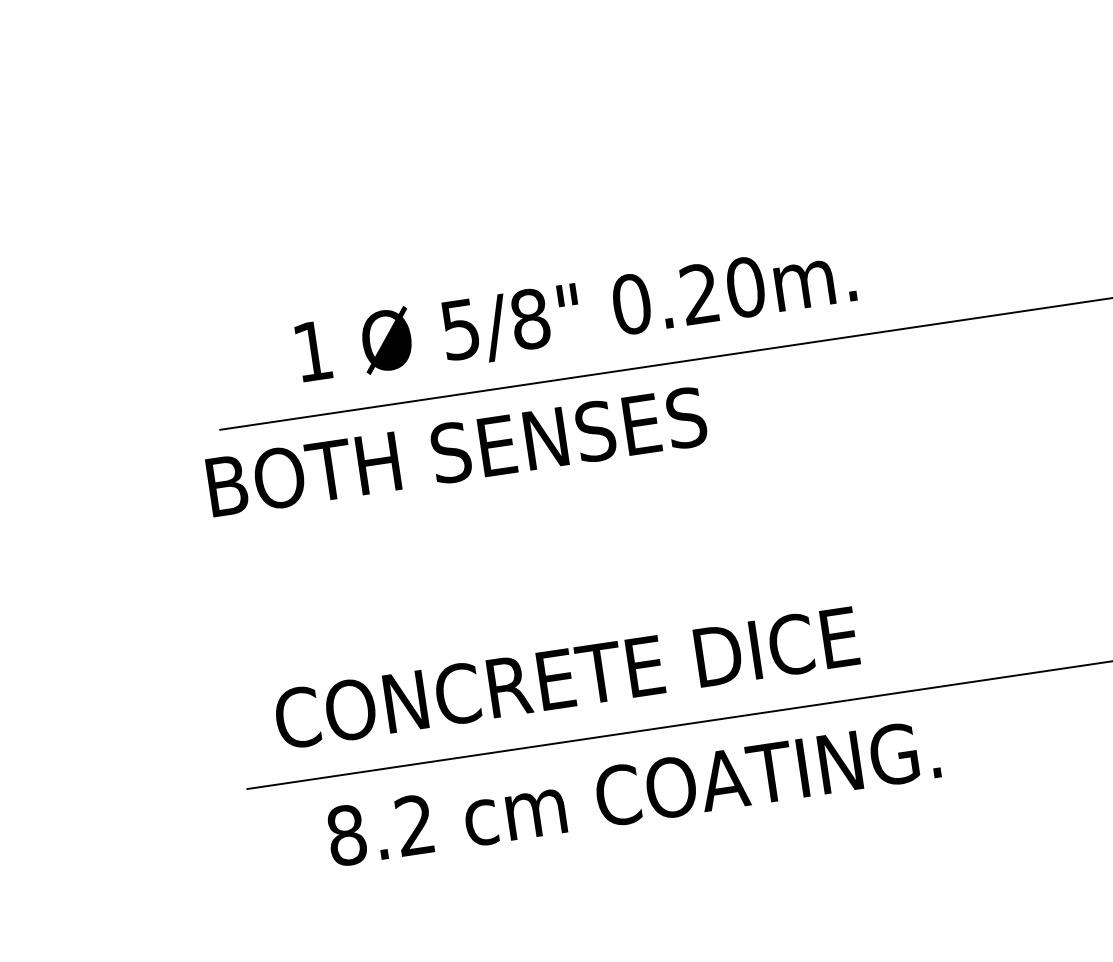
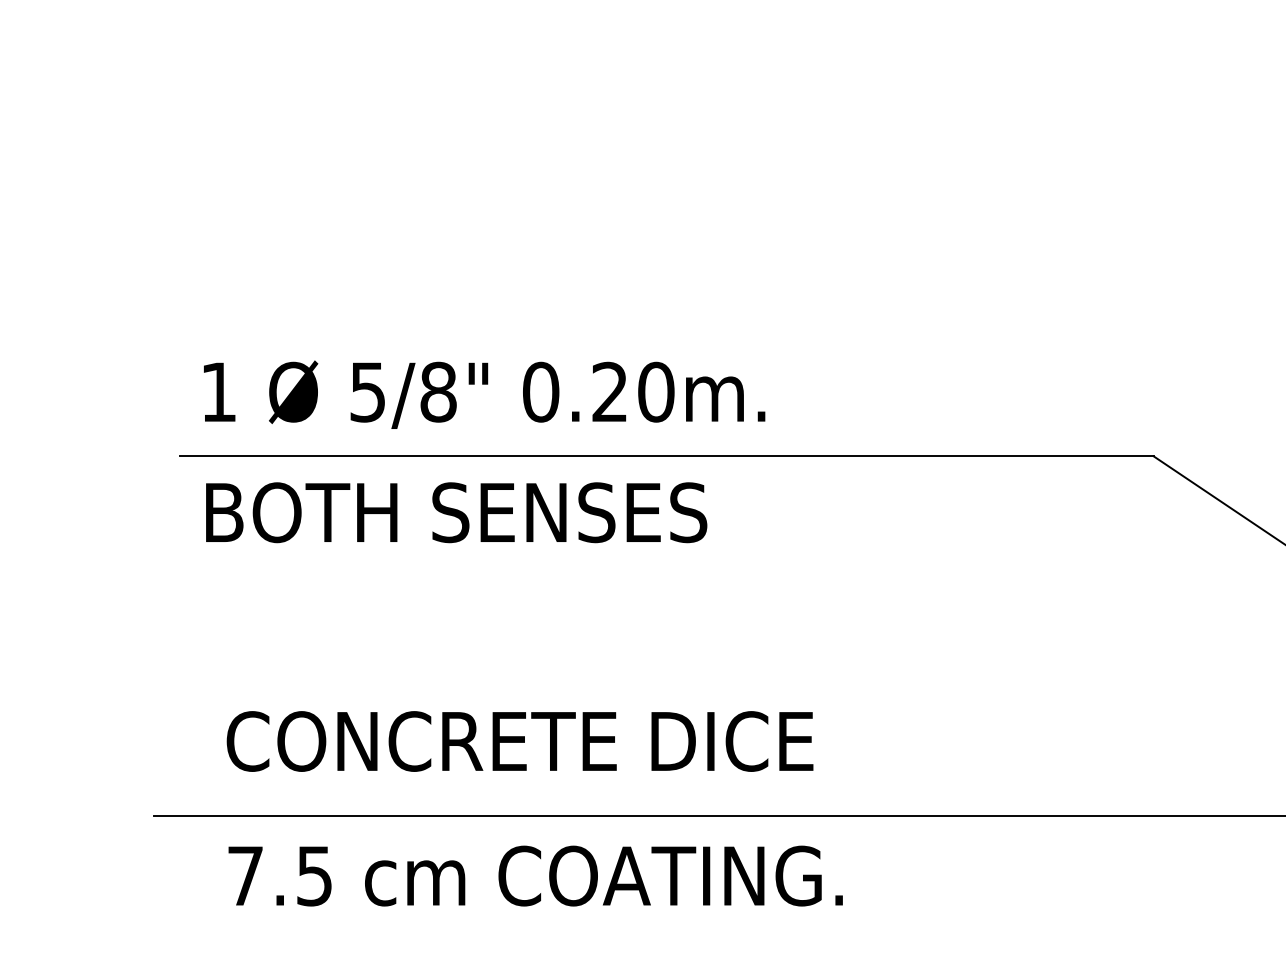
text: (576, 314) -> (484, 394), moved
text: (456, 451) -> (456, 512), moved
text: (566, 678) -> (519, 741), moved
text: (380, 829) -> (279, 875), 8.2 -> 7.5

